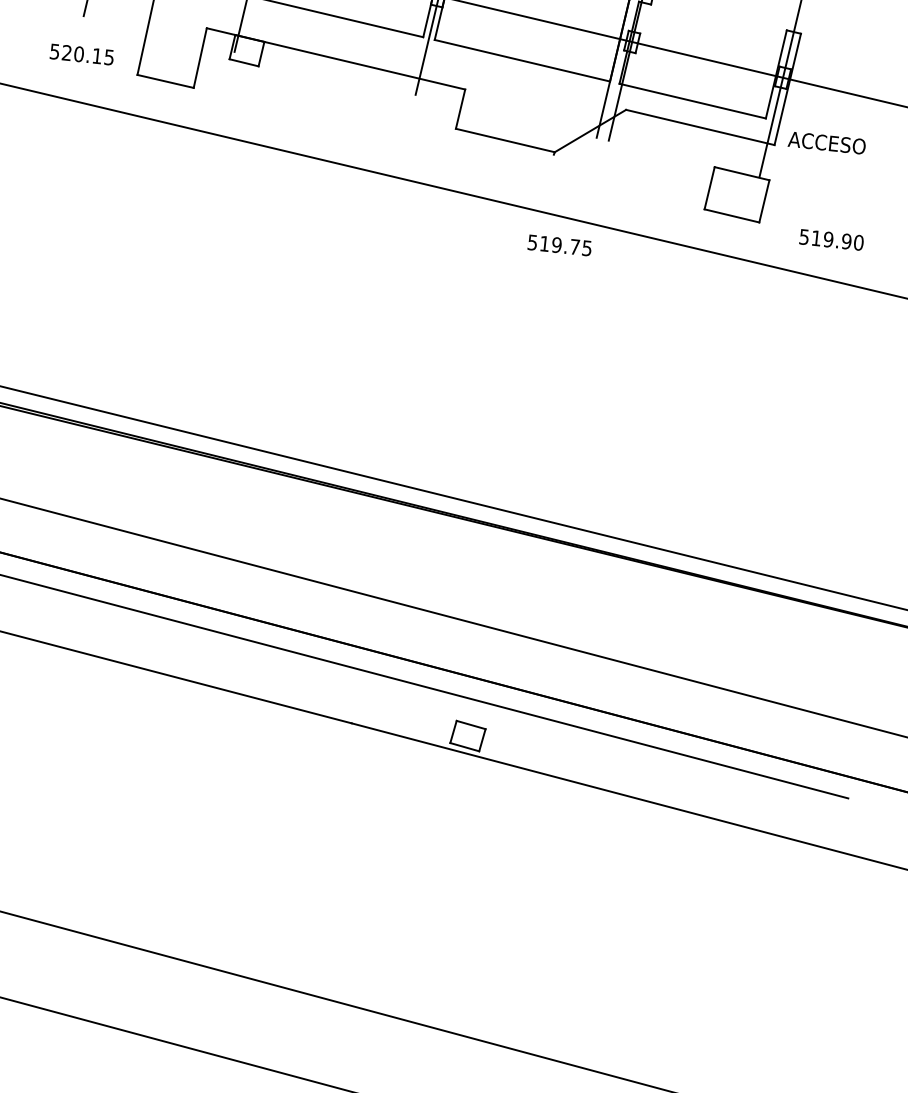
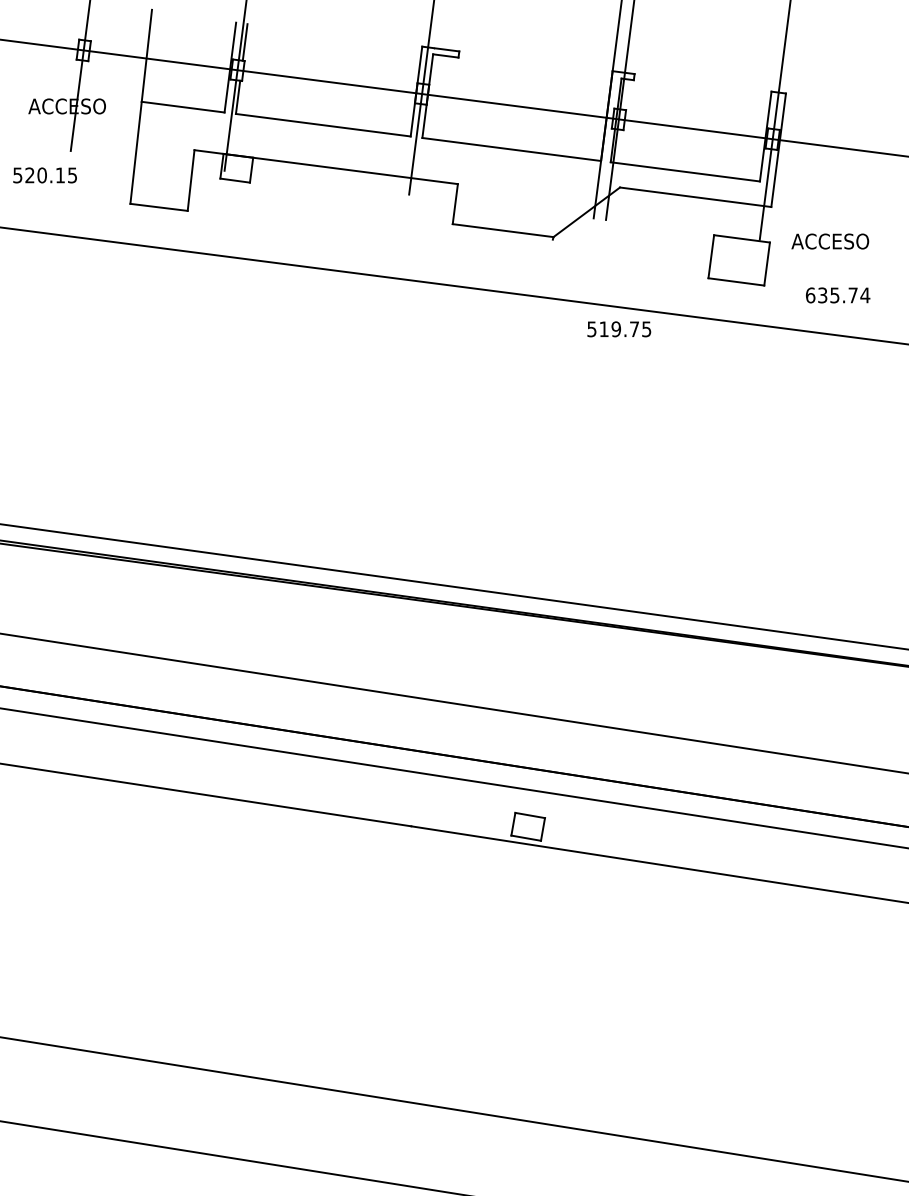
text: (81, 54) -> (44, 175), moved
text: (827, 143) -> (830, 241), moved
text: (832, 240) -> (838, 295), 519.90 -> 635.74
text: (560, 245) -> (619, 329), moved

